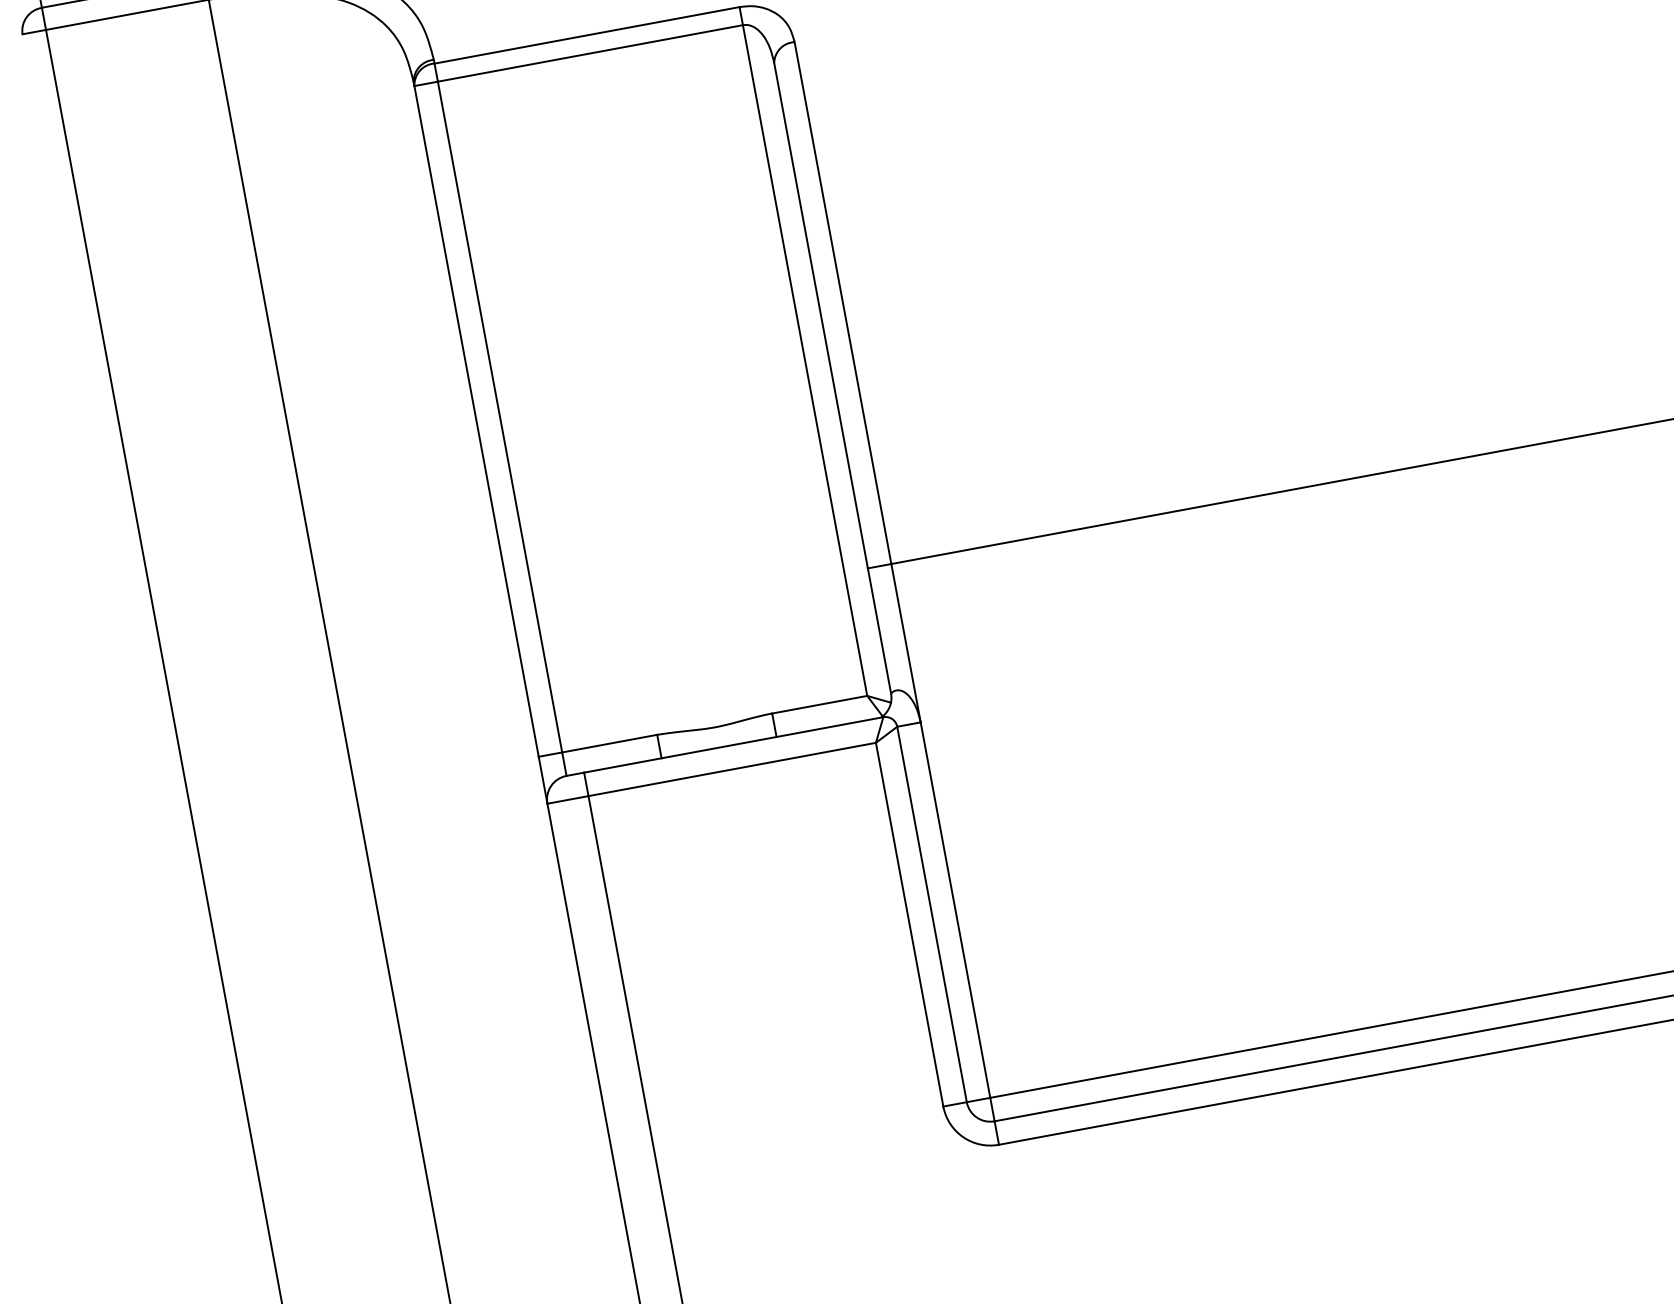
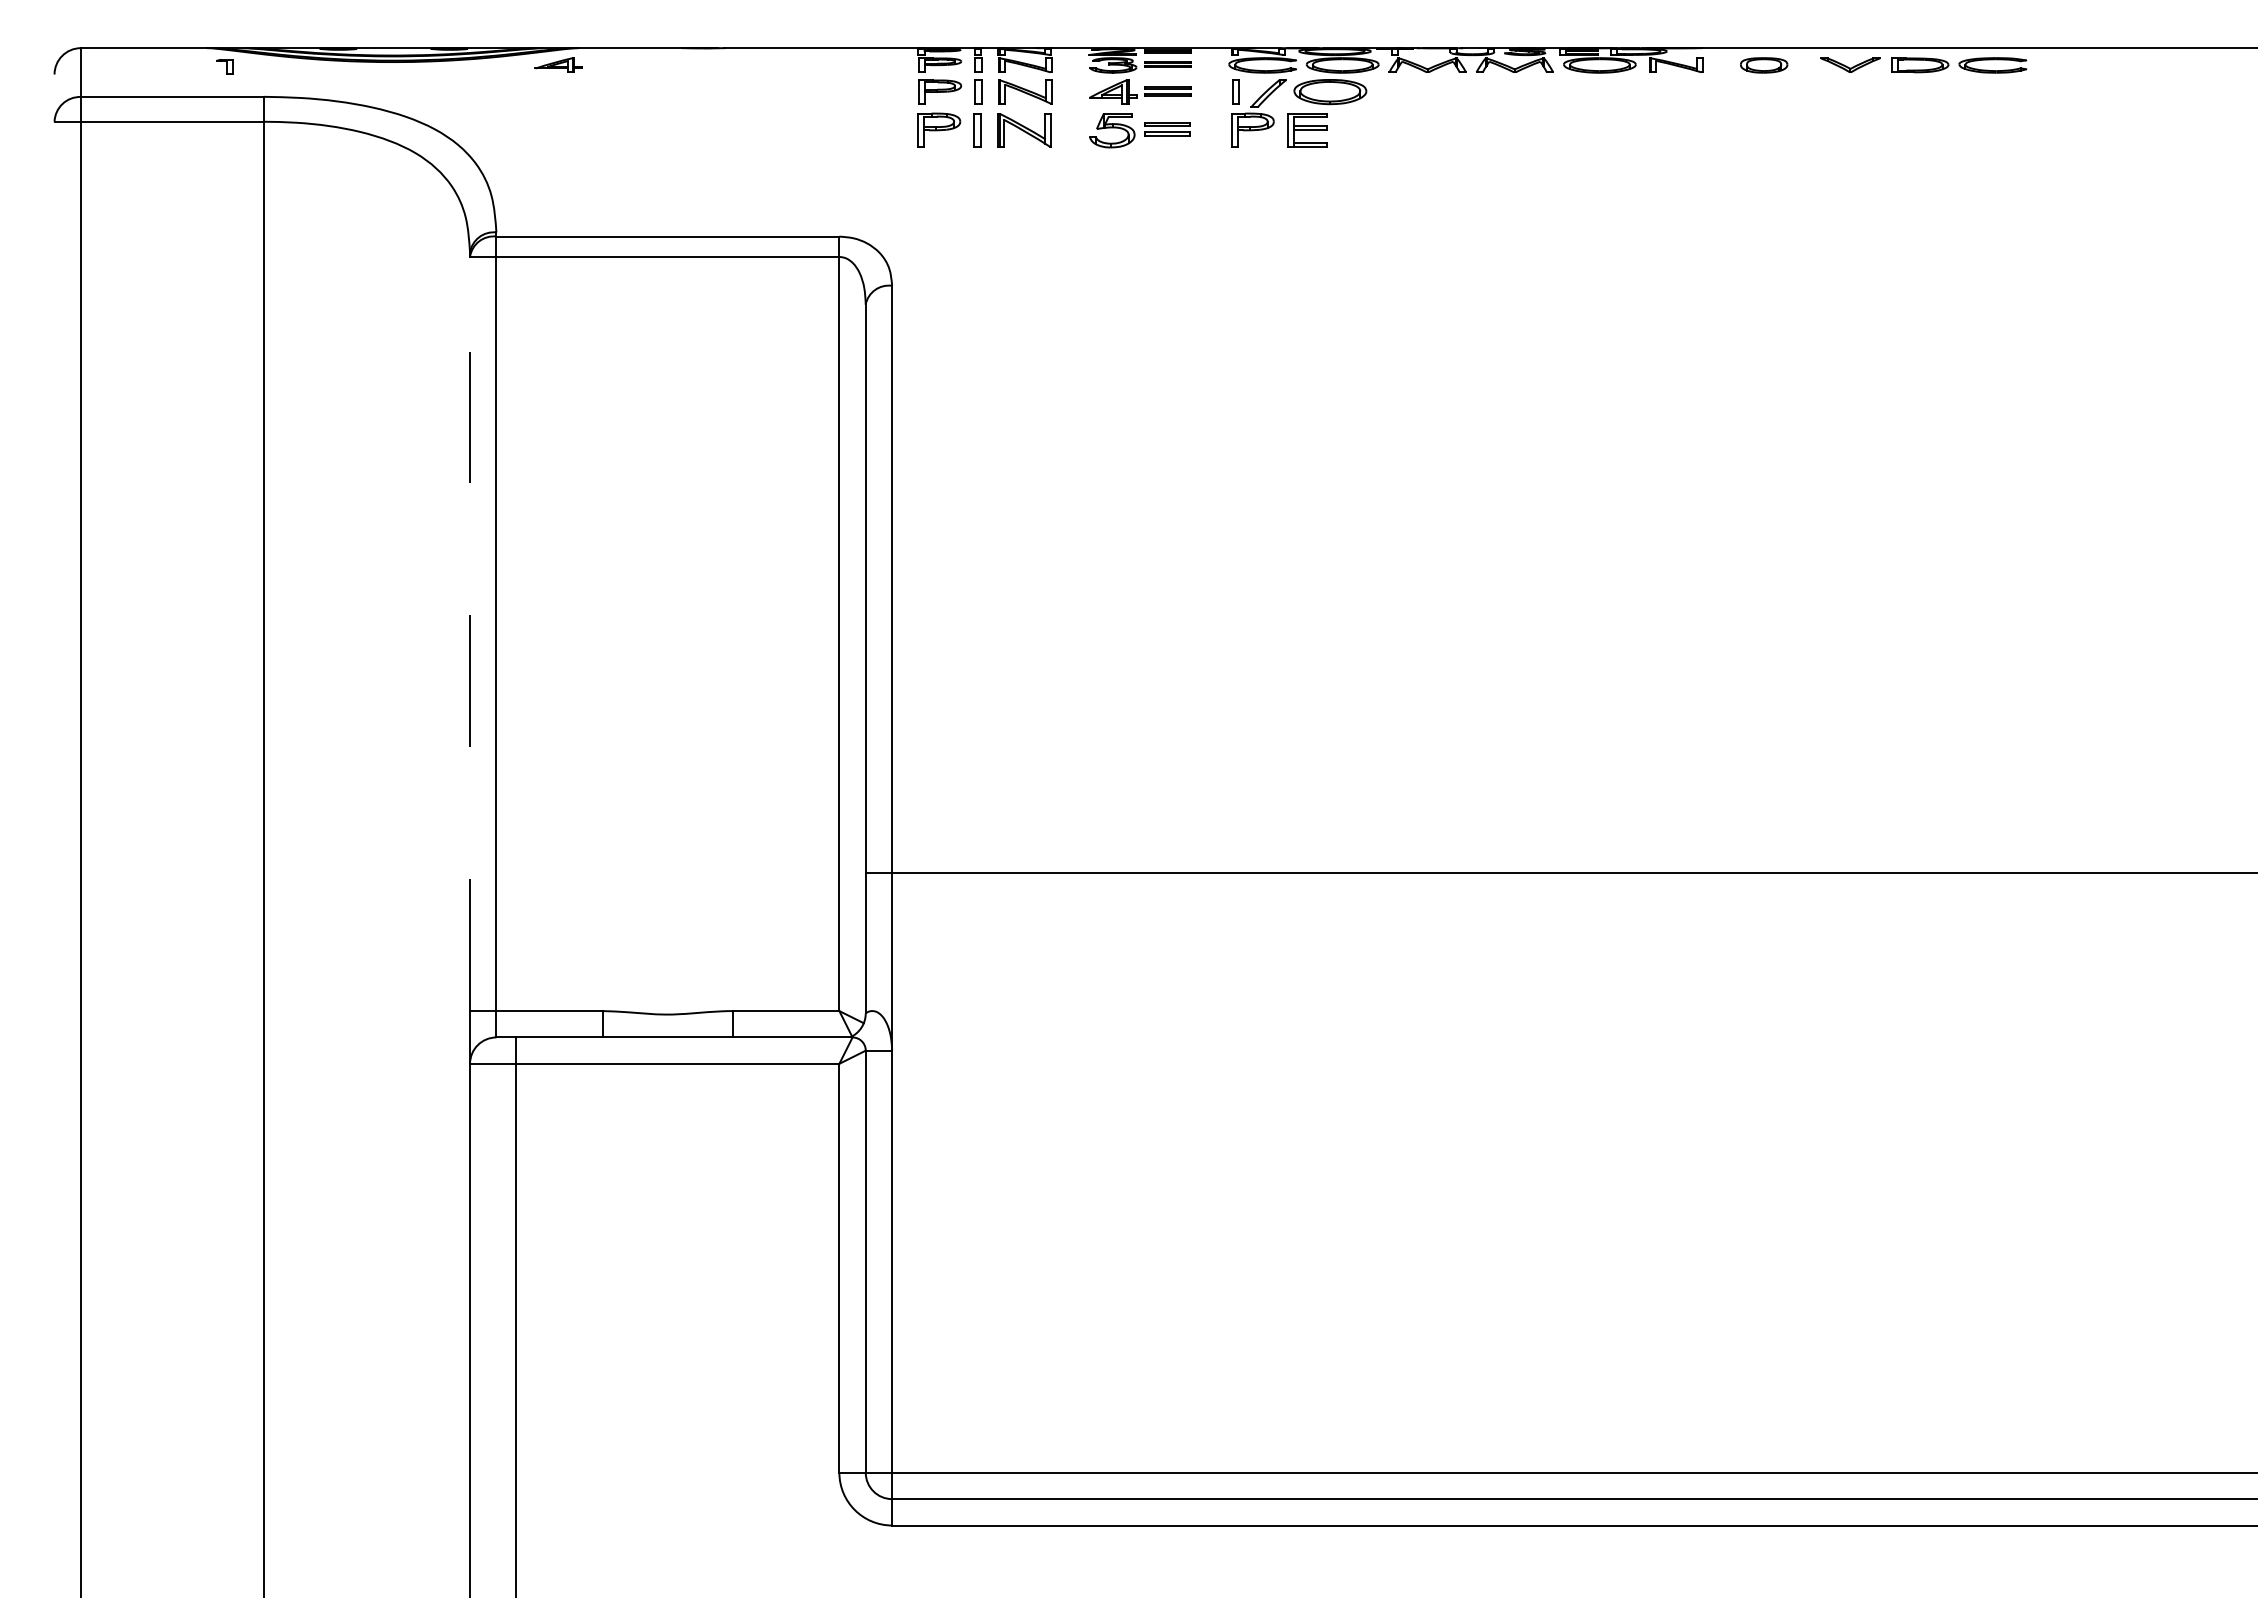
line: (476, 420) -> (470, 633), solid -> dashed

